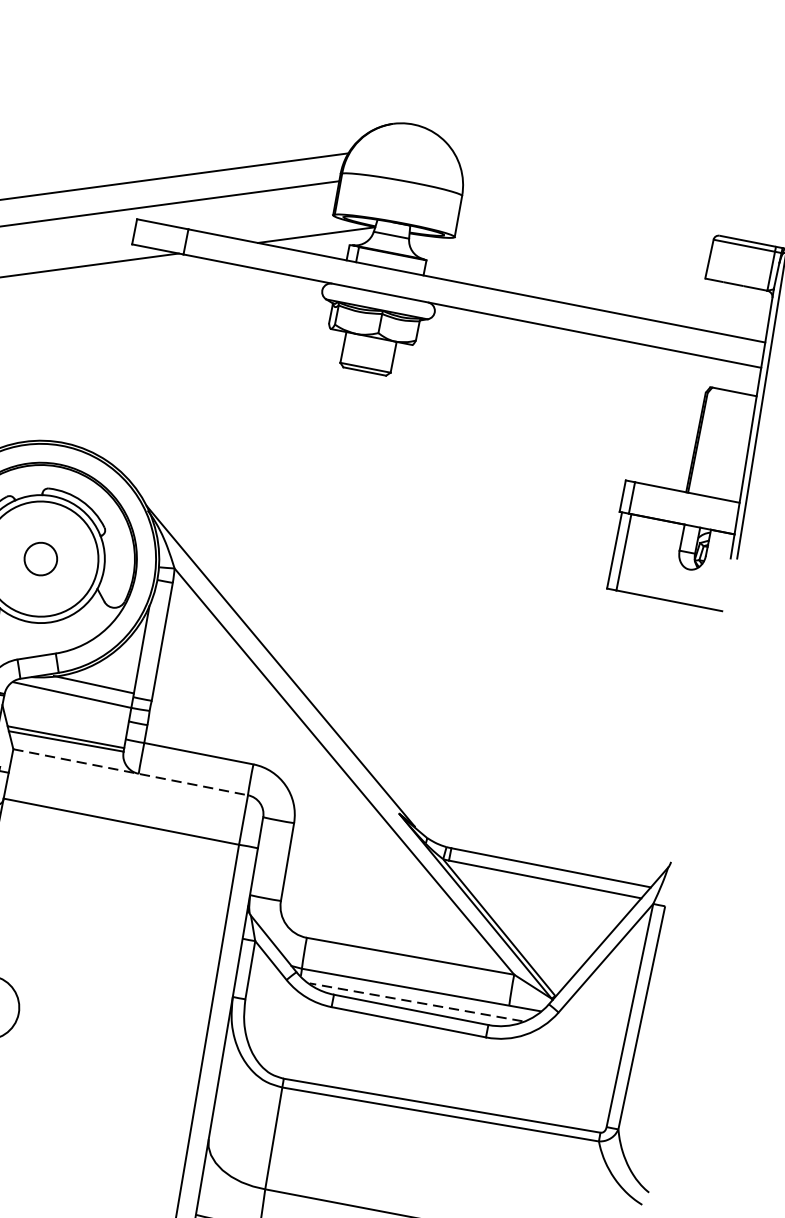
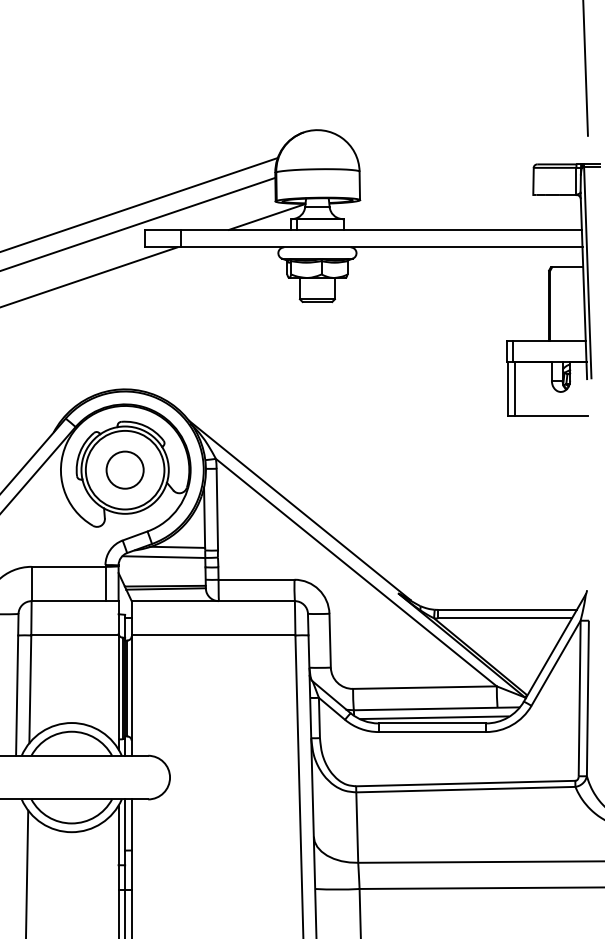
circle: (40, 557) -> (124, 469), size x1.67
line: (130, 772) -> (213, 601), dashed -> solid
line: (415, 1001) -> (434, 717), dashed -> solid

